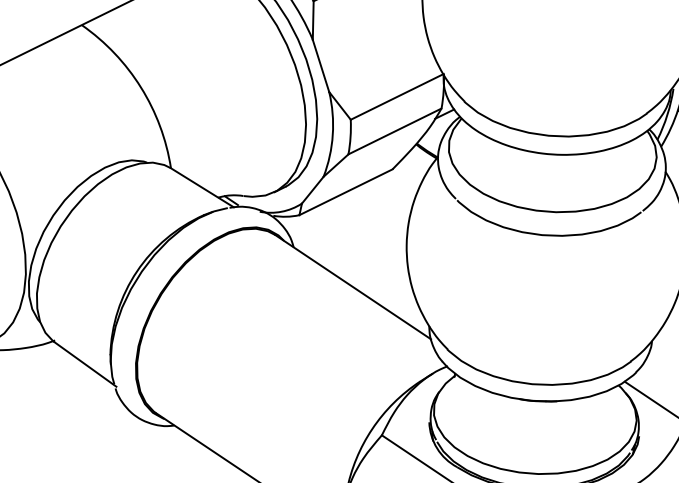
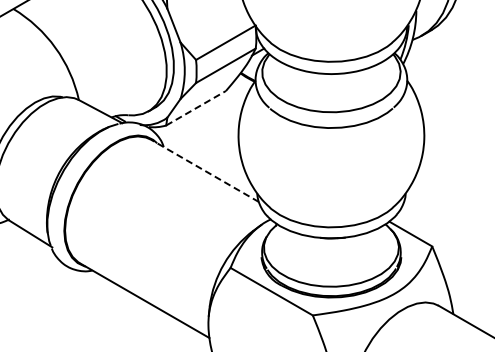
line: (346, 192) -> (196, 108), solid -> dashed
line: (352, 286) -> (204, 170), solid -> dashed

